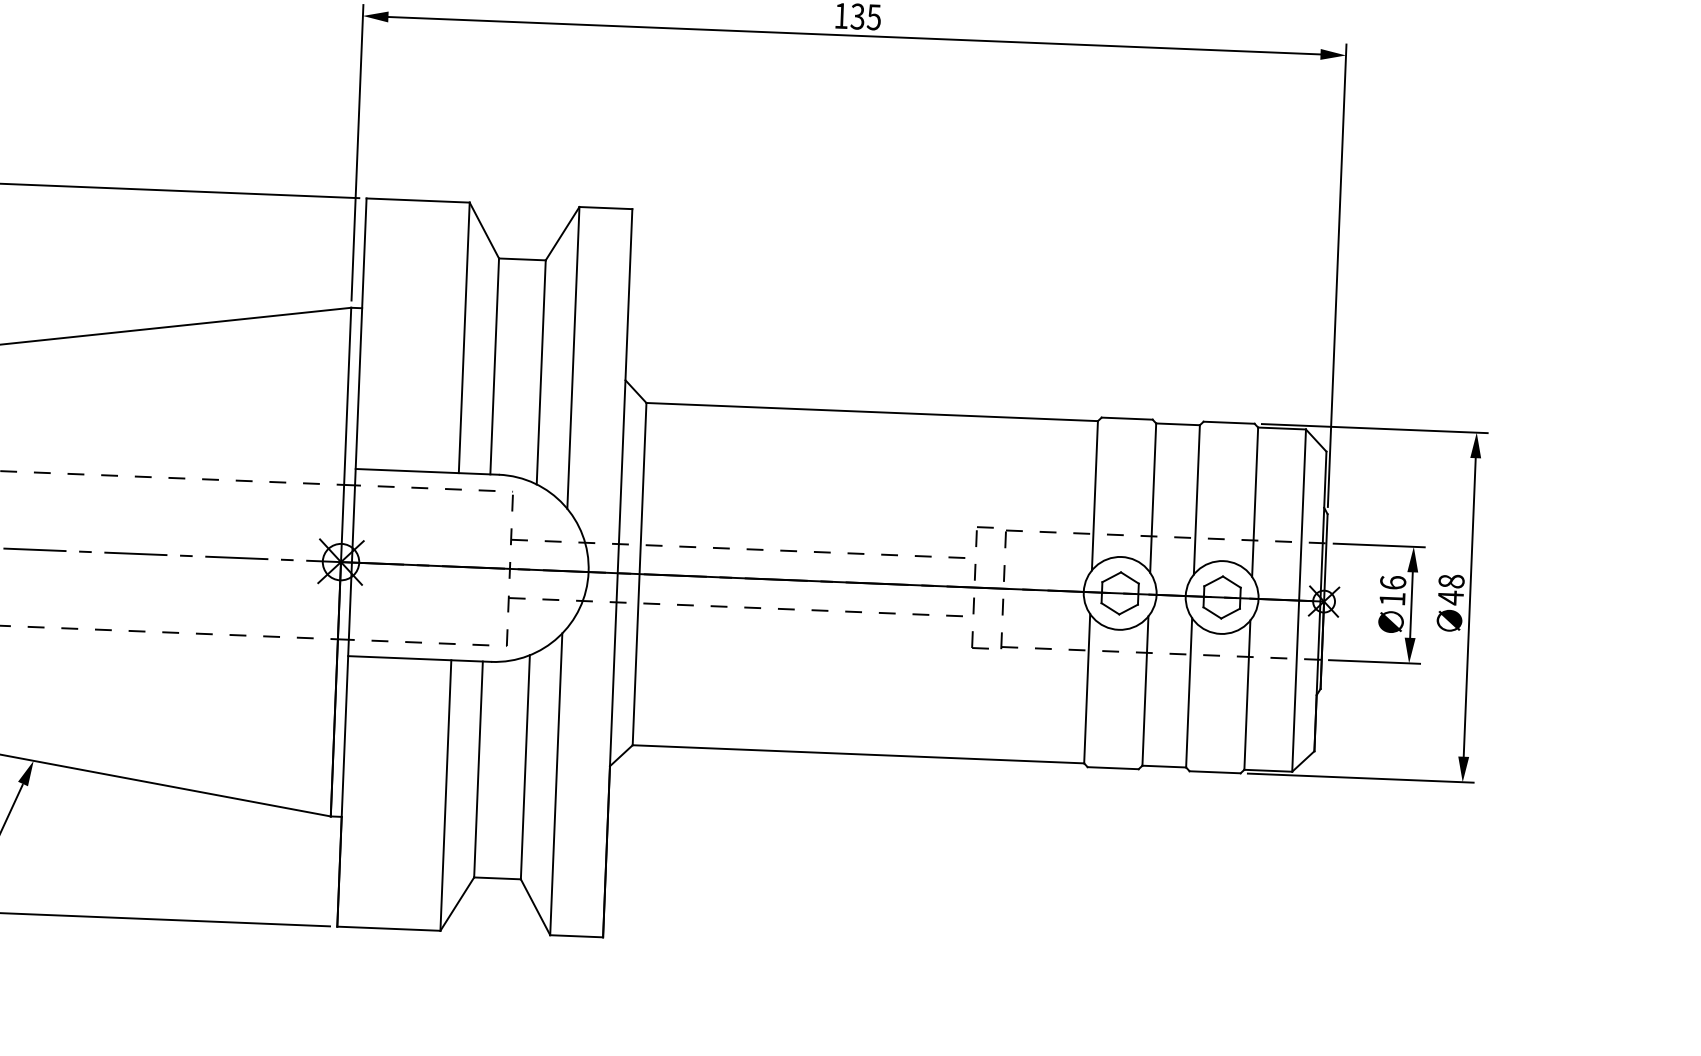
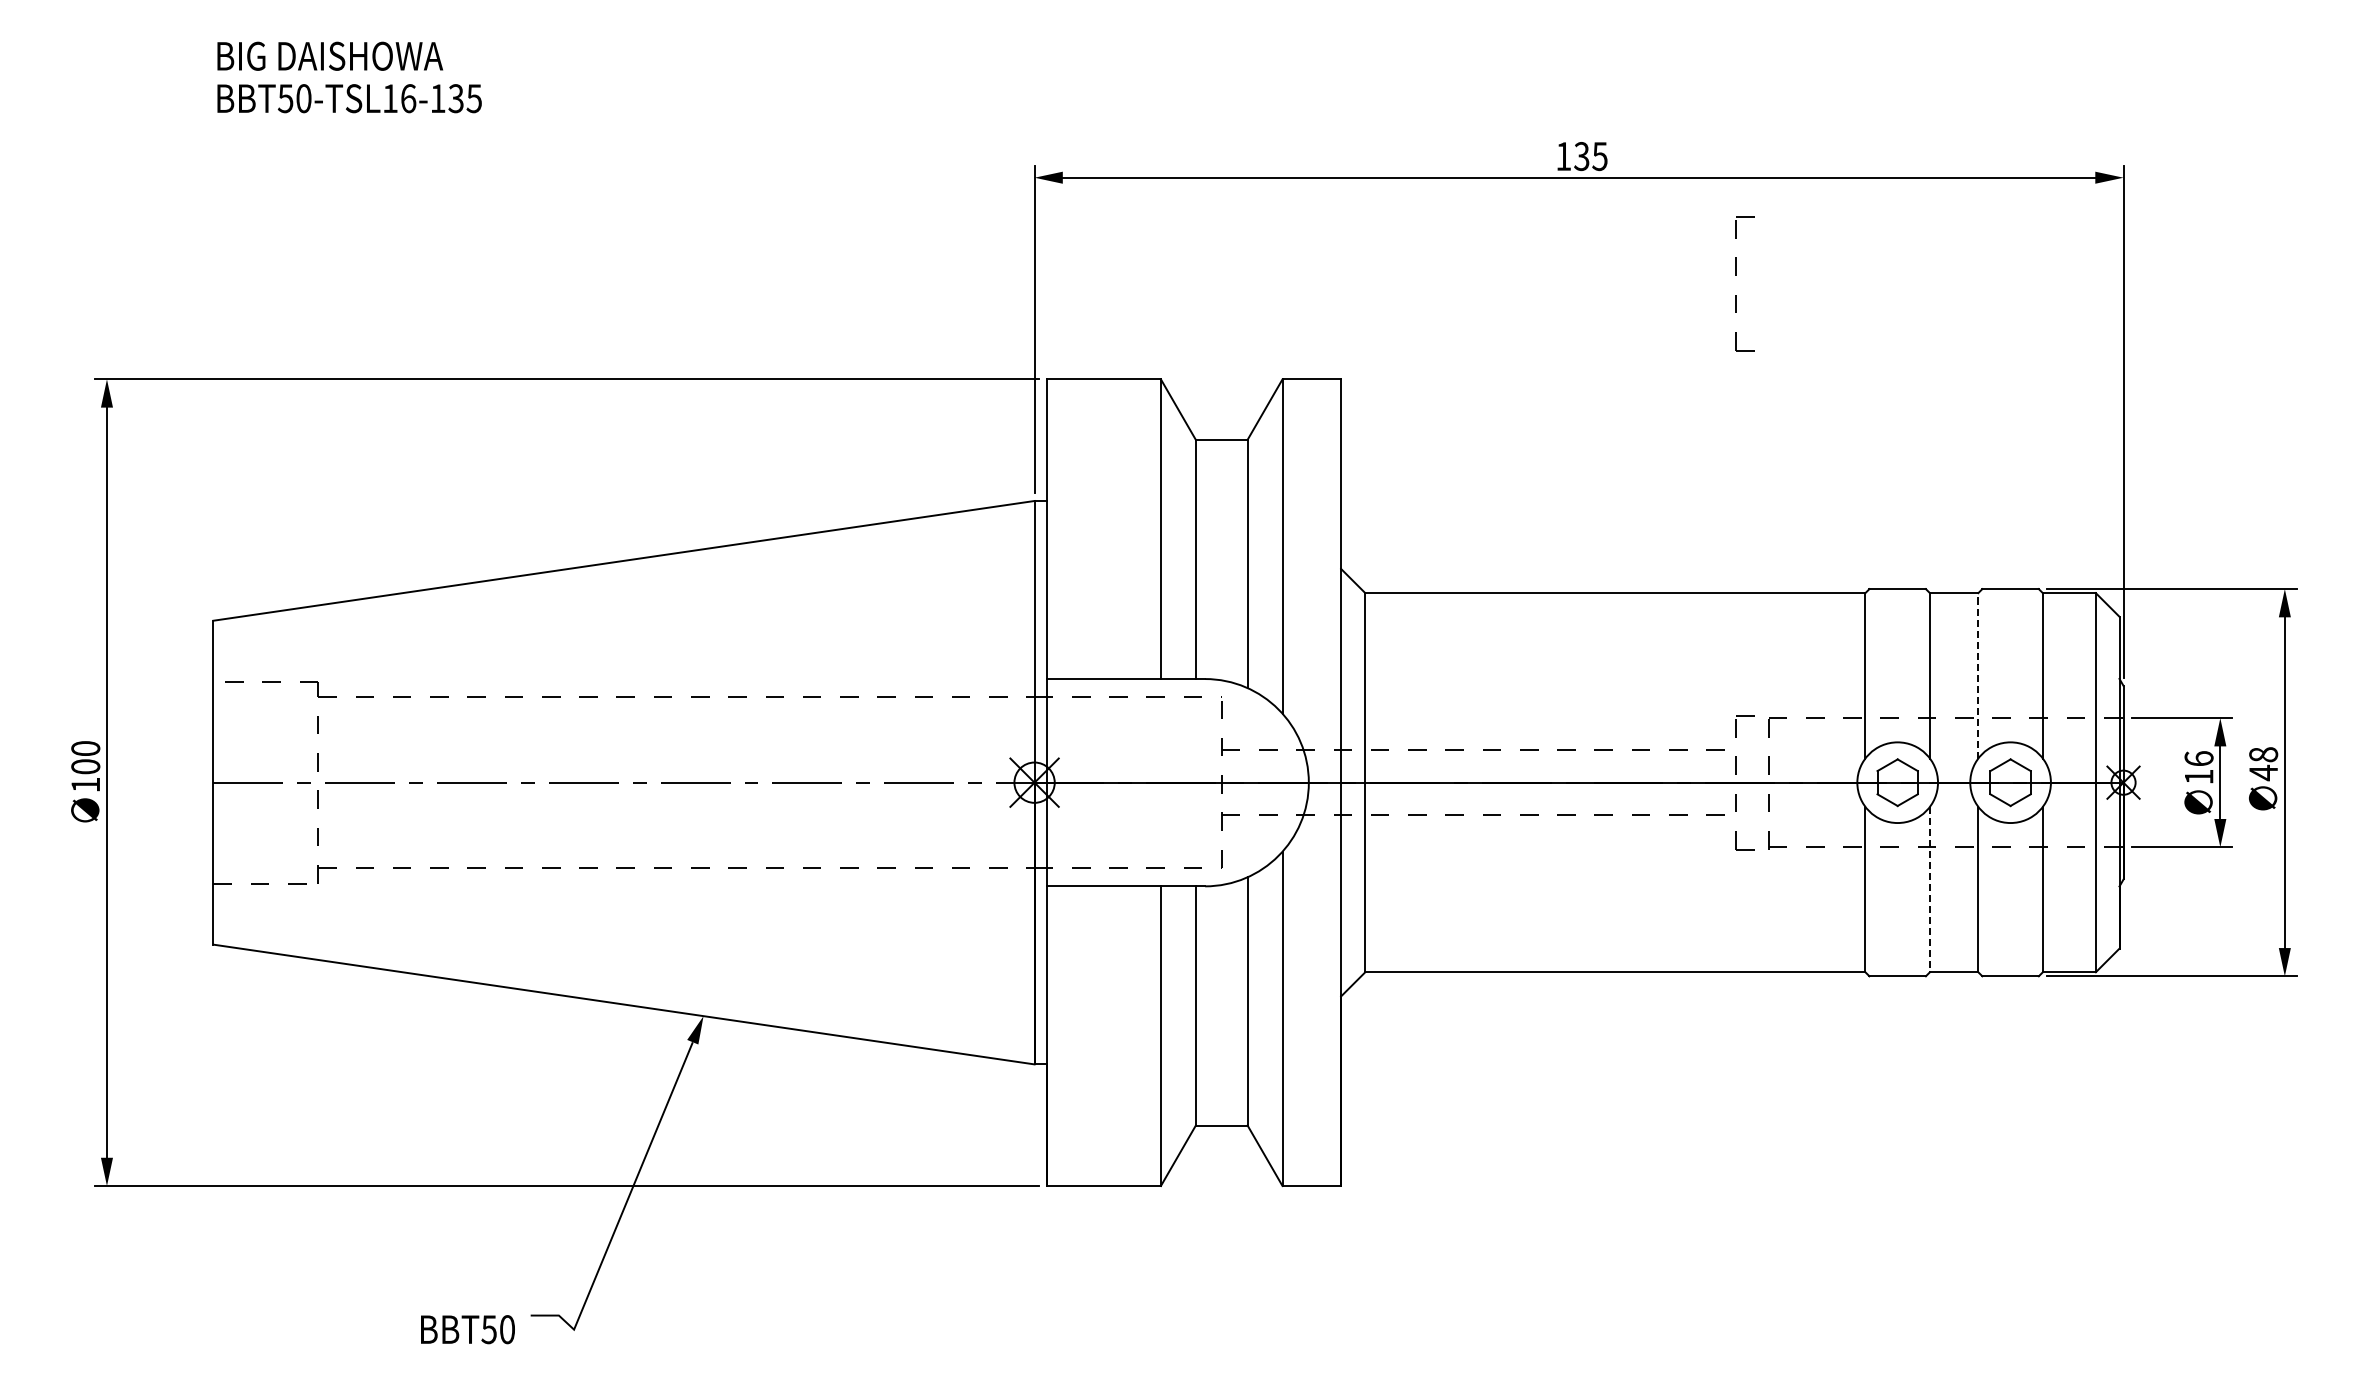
part: (993, 129) -> (1736, 275), added
line: (1197, 499) -> (1978, 675), solid -> dashed
line: (1145, 690) -> (1929, 889), solid -> dashed

